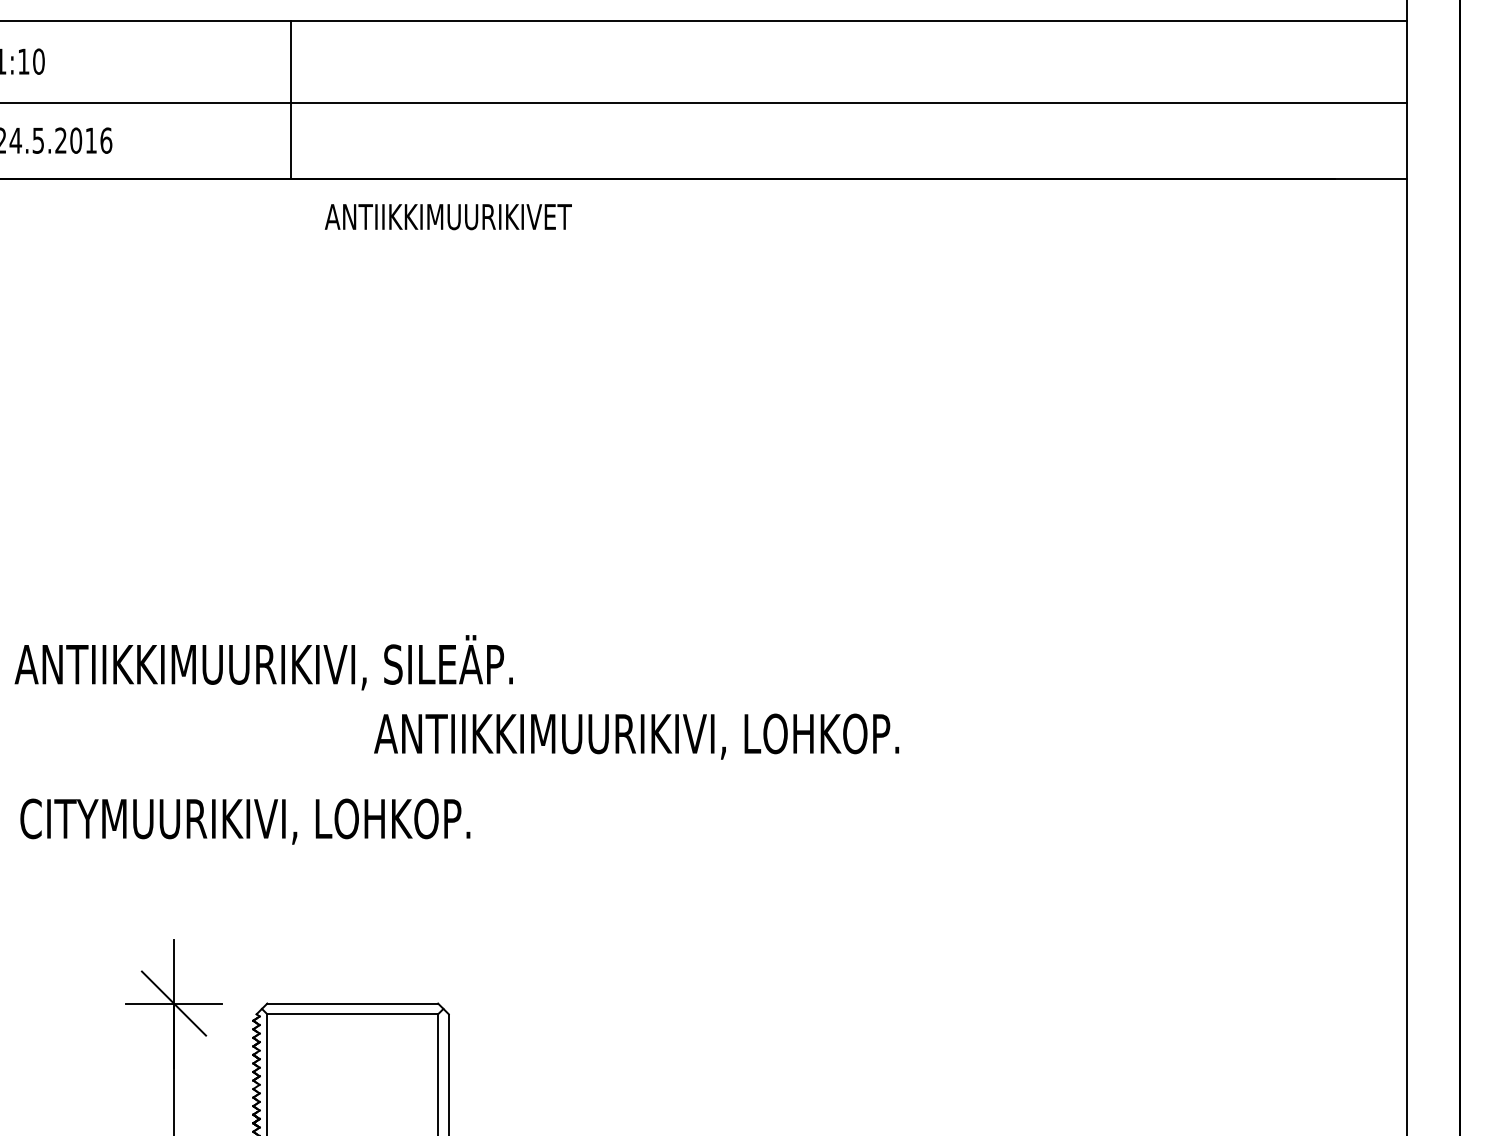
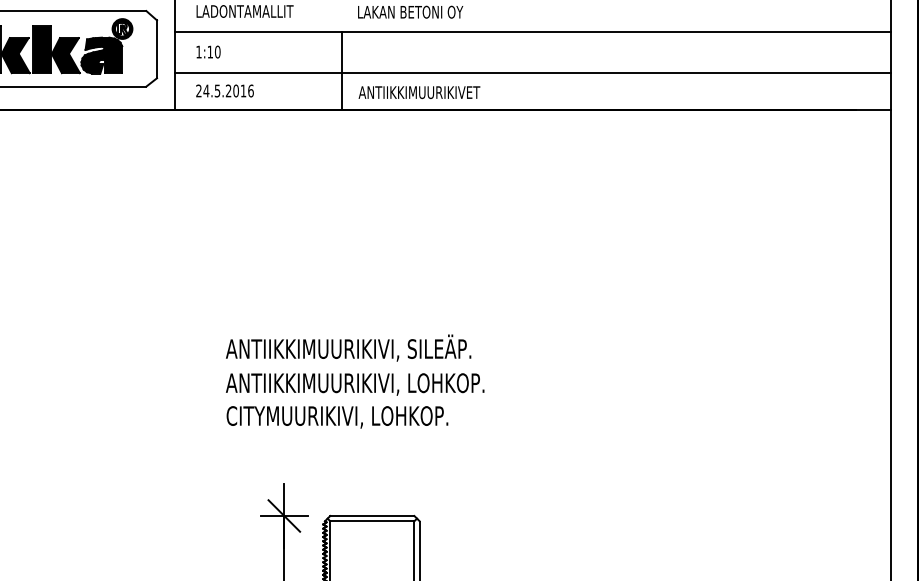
text: (448, 216) -> (419, 92), moved
text: (263, 661) -> (348, 347), moved
text: (637, 736) -> (355, 384), moved
text: (245, 821) -> (337, 417), moved

